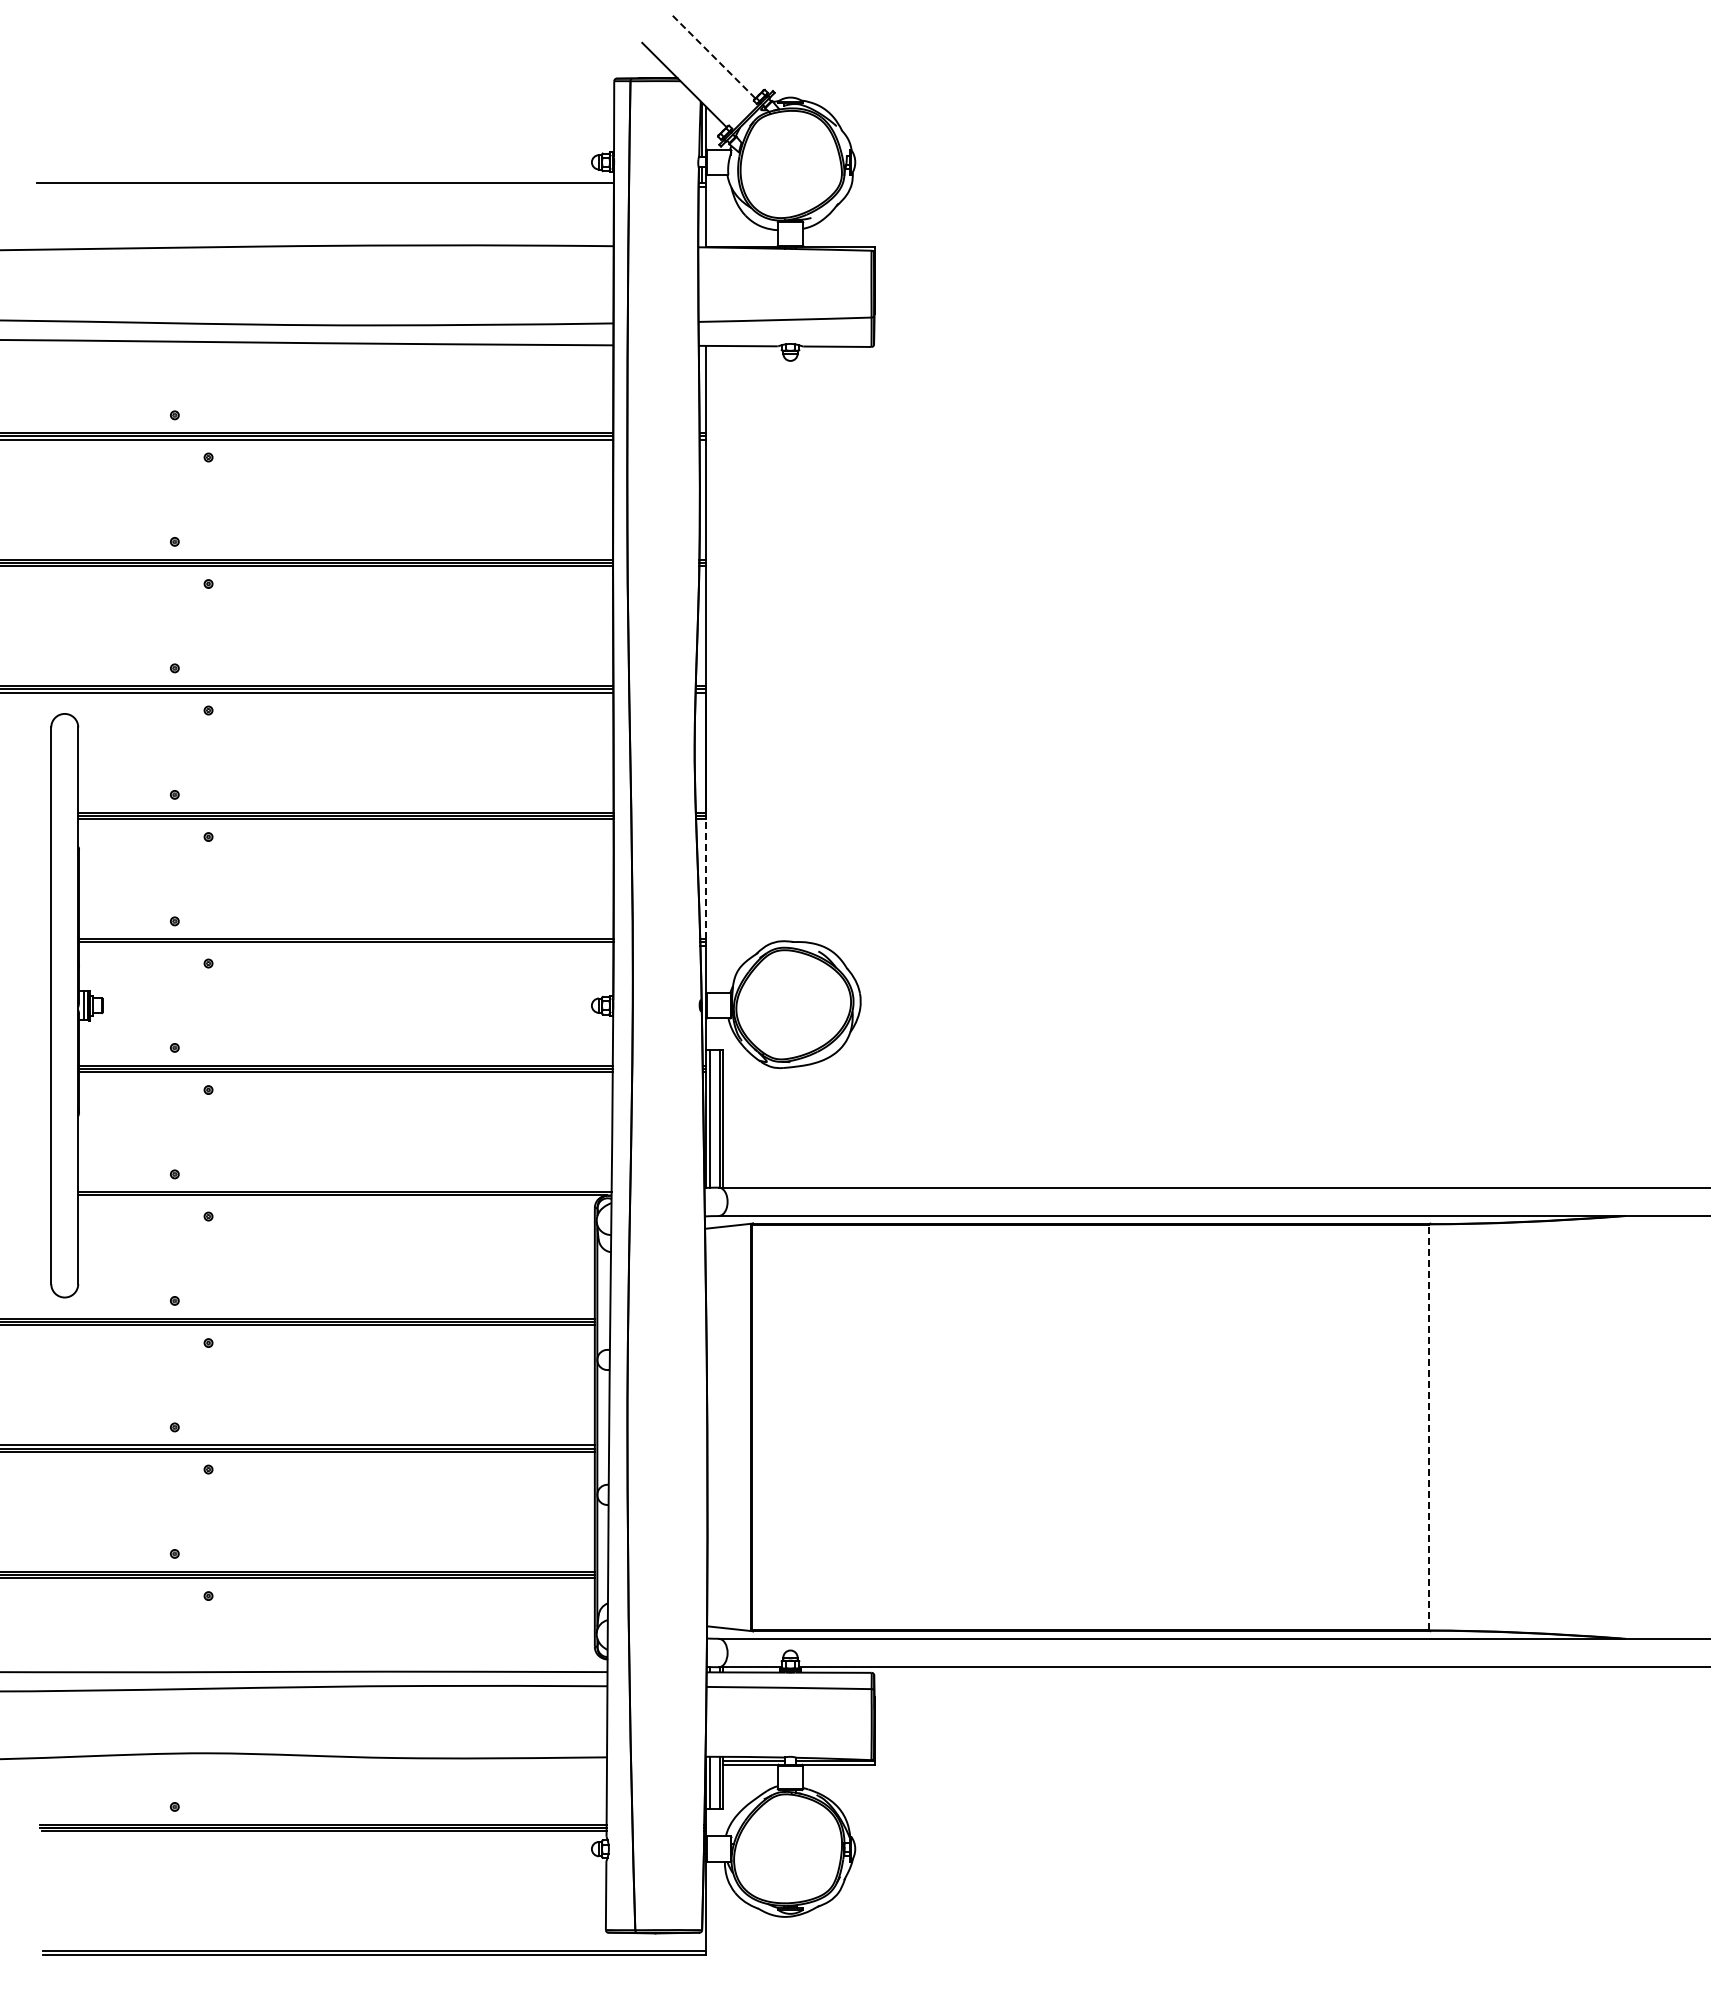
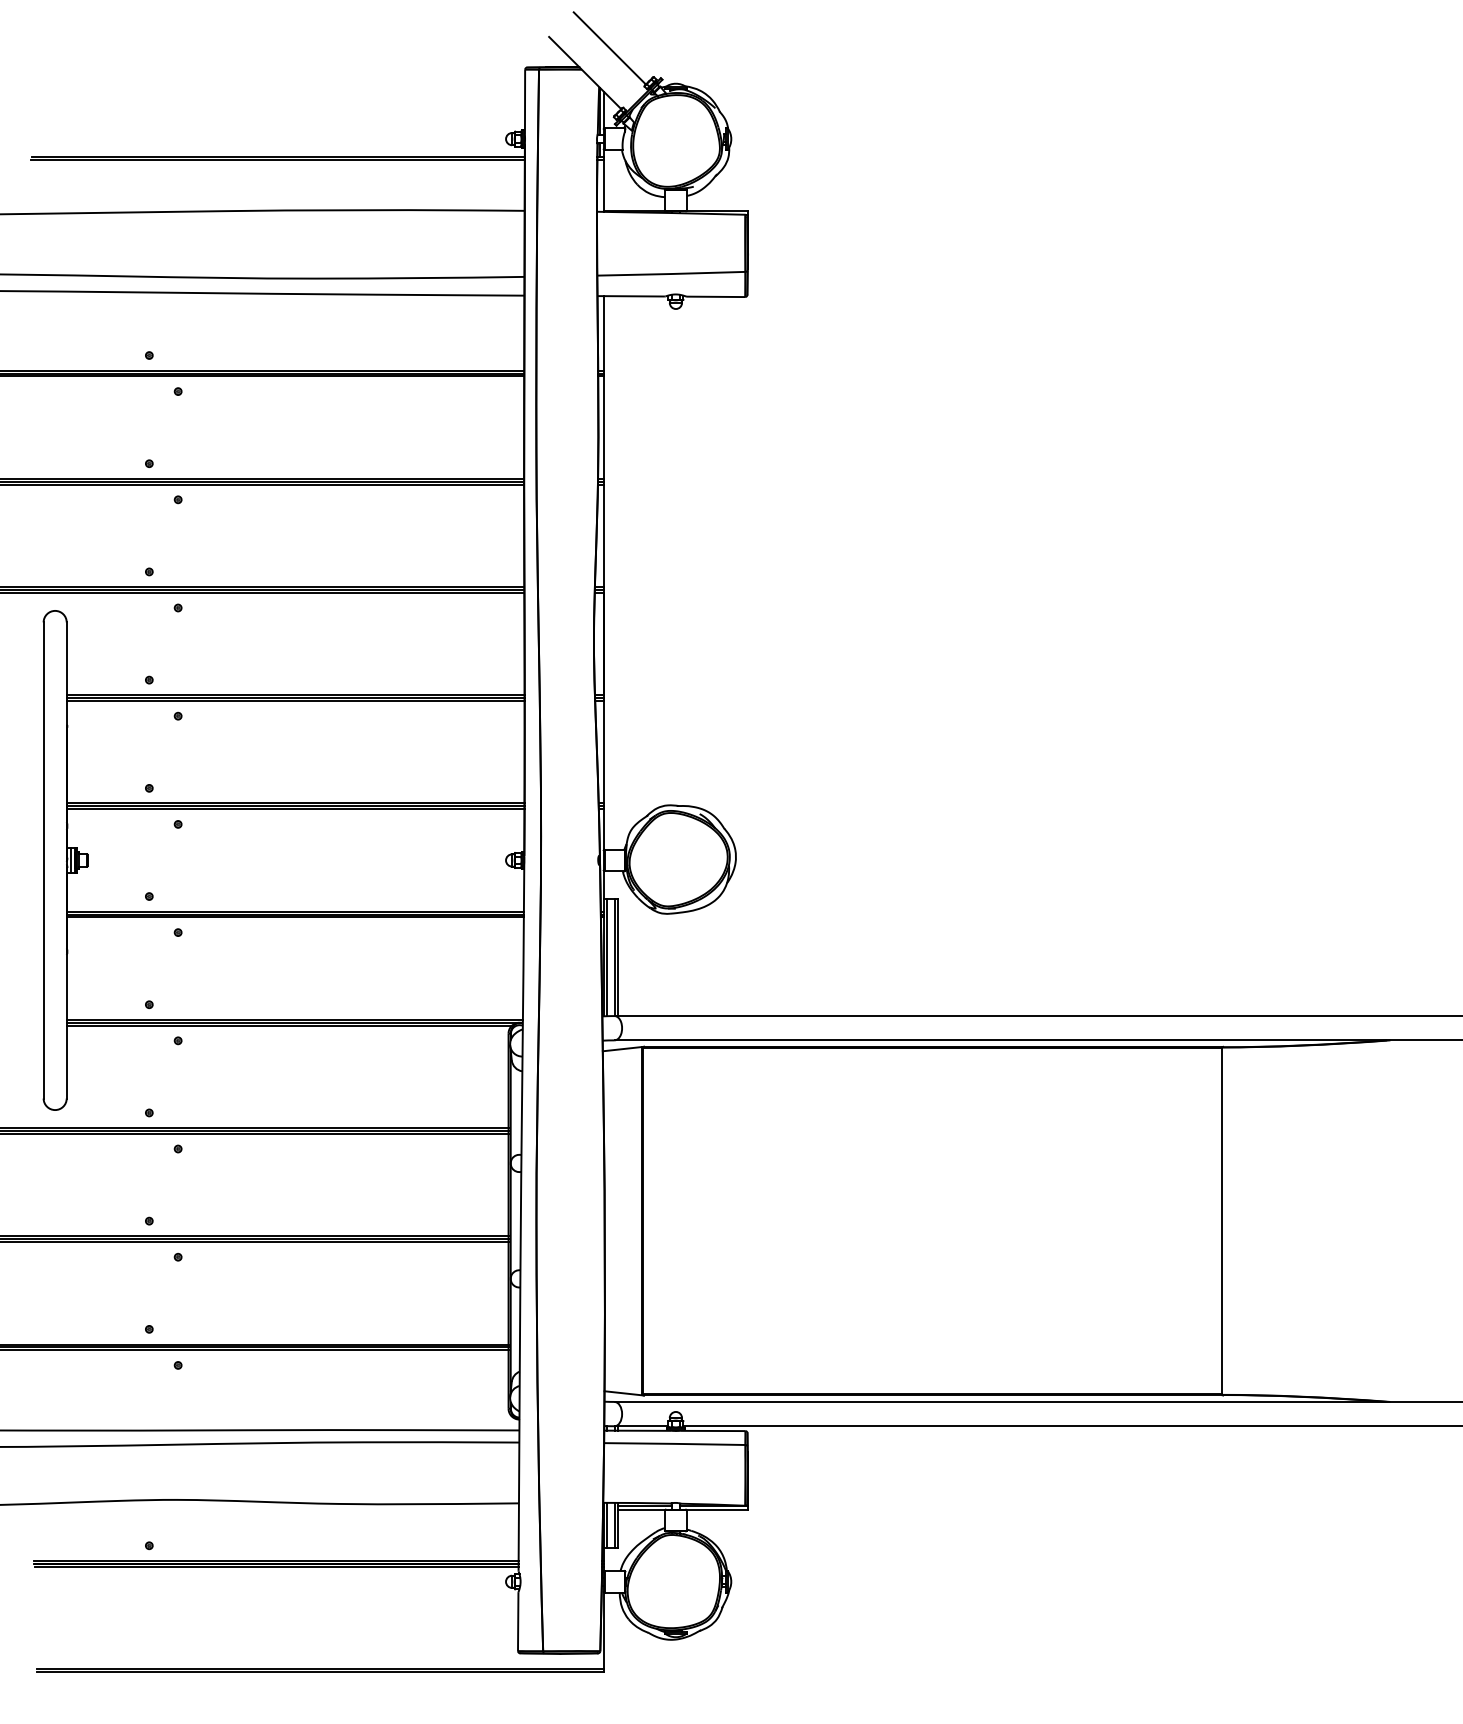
line: (713, 56) -> (610, 48), dashed -> solid
line: (324, 186) -> (277, 159), added
line: (706, 879) -> (604, 752), dashed -> solid
line: (346, 945) -> (296, 808), added
line: (338, 1198) -> (289, 1025), added
line: (1428, 1426) -> (1221, 1220), dashed -> solid

